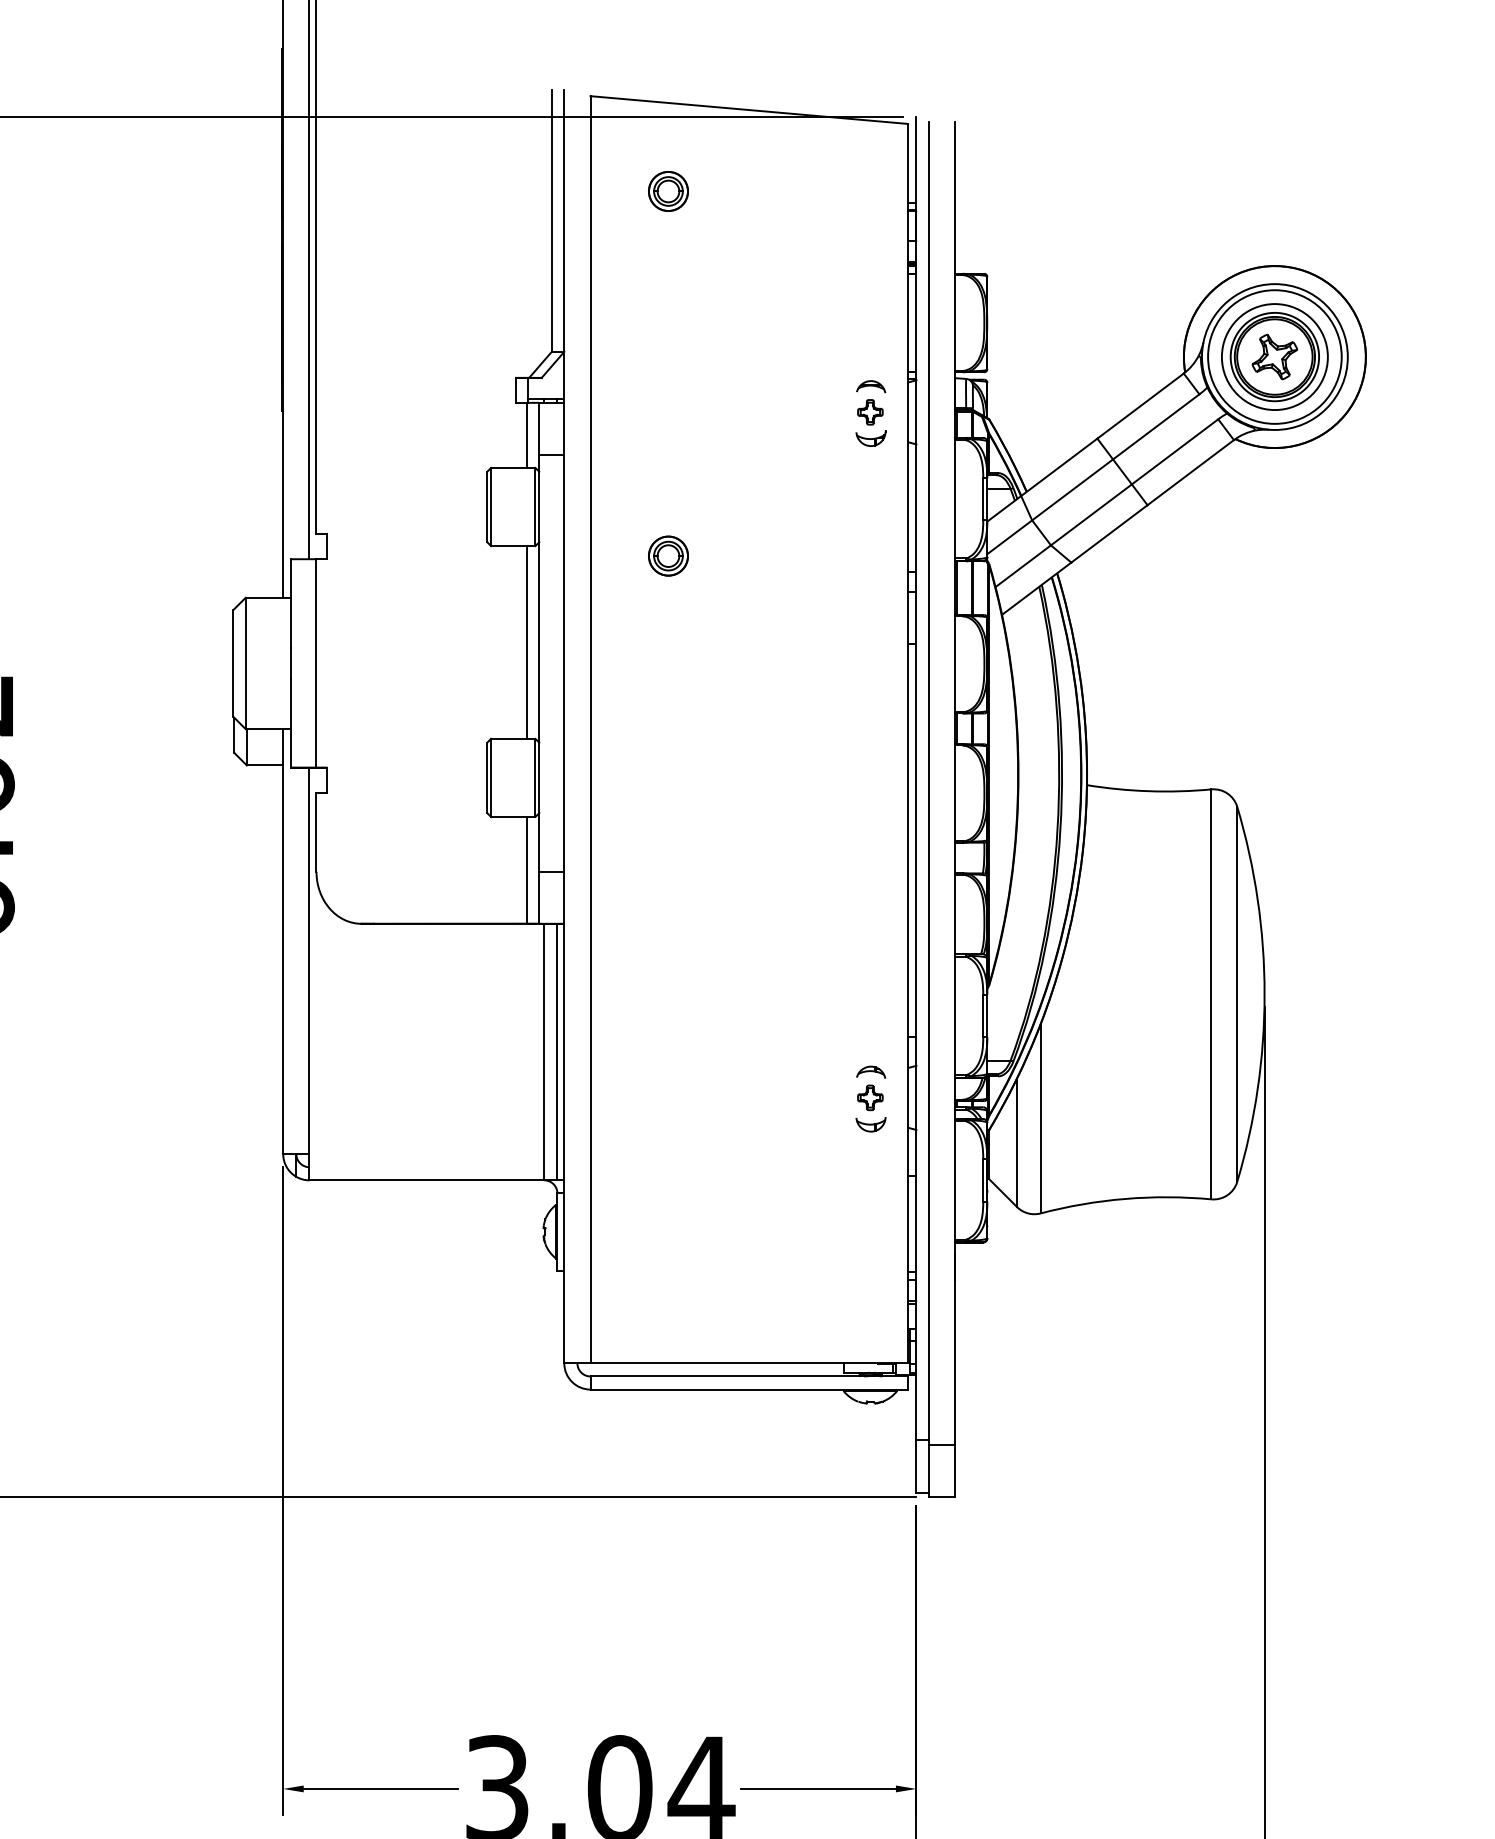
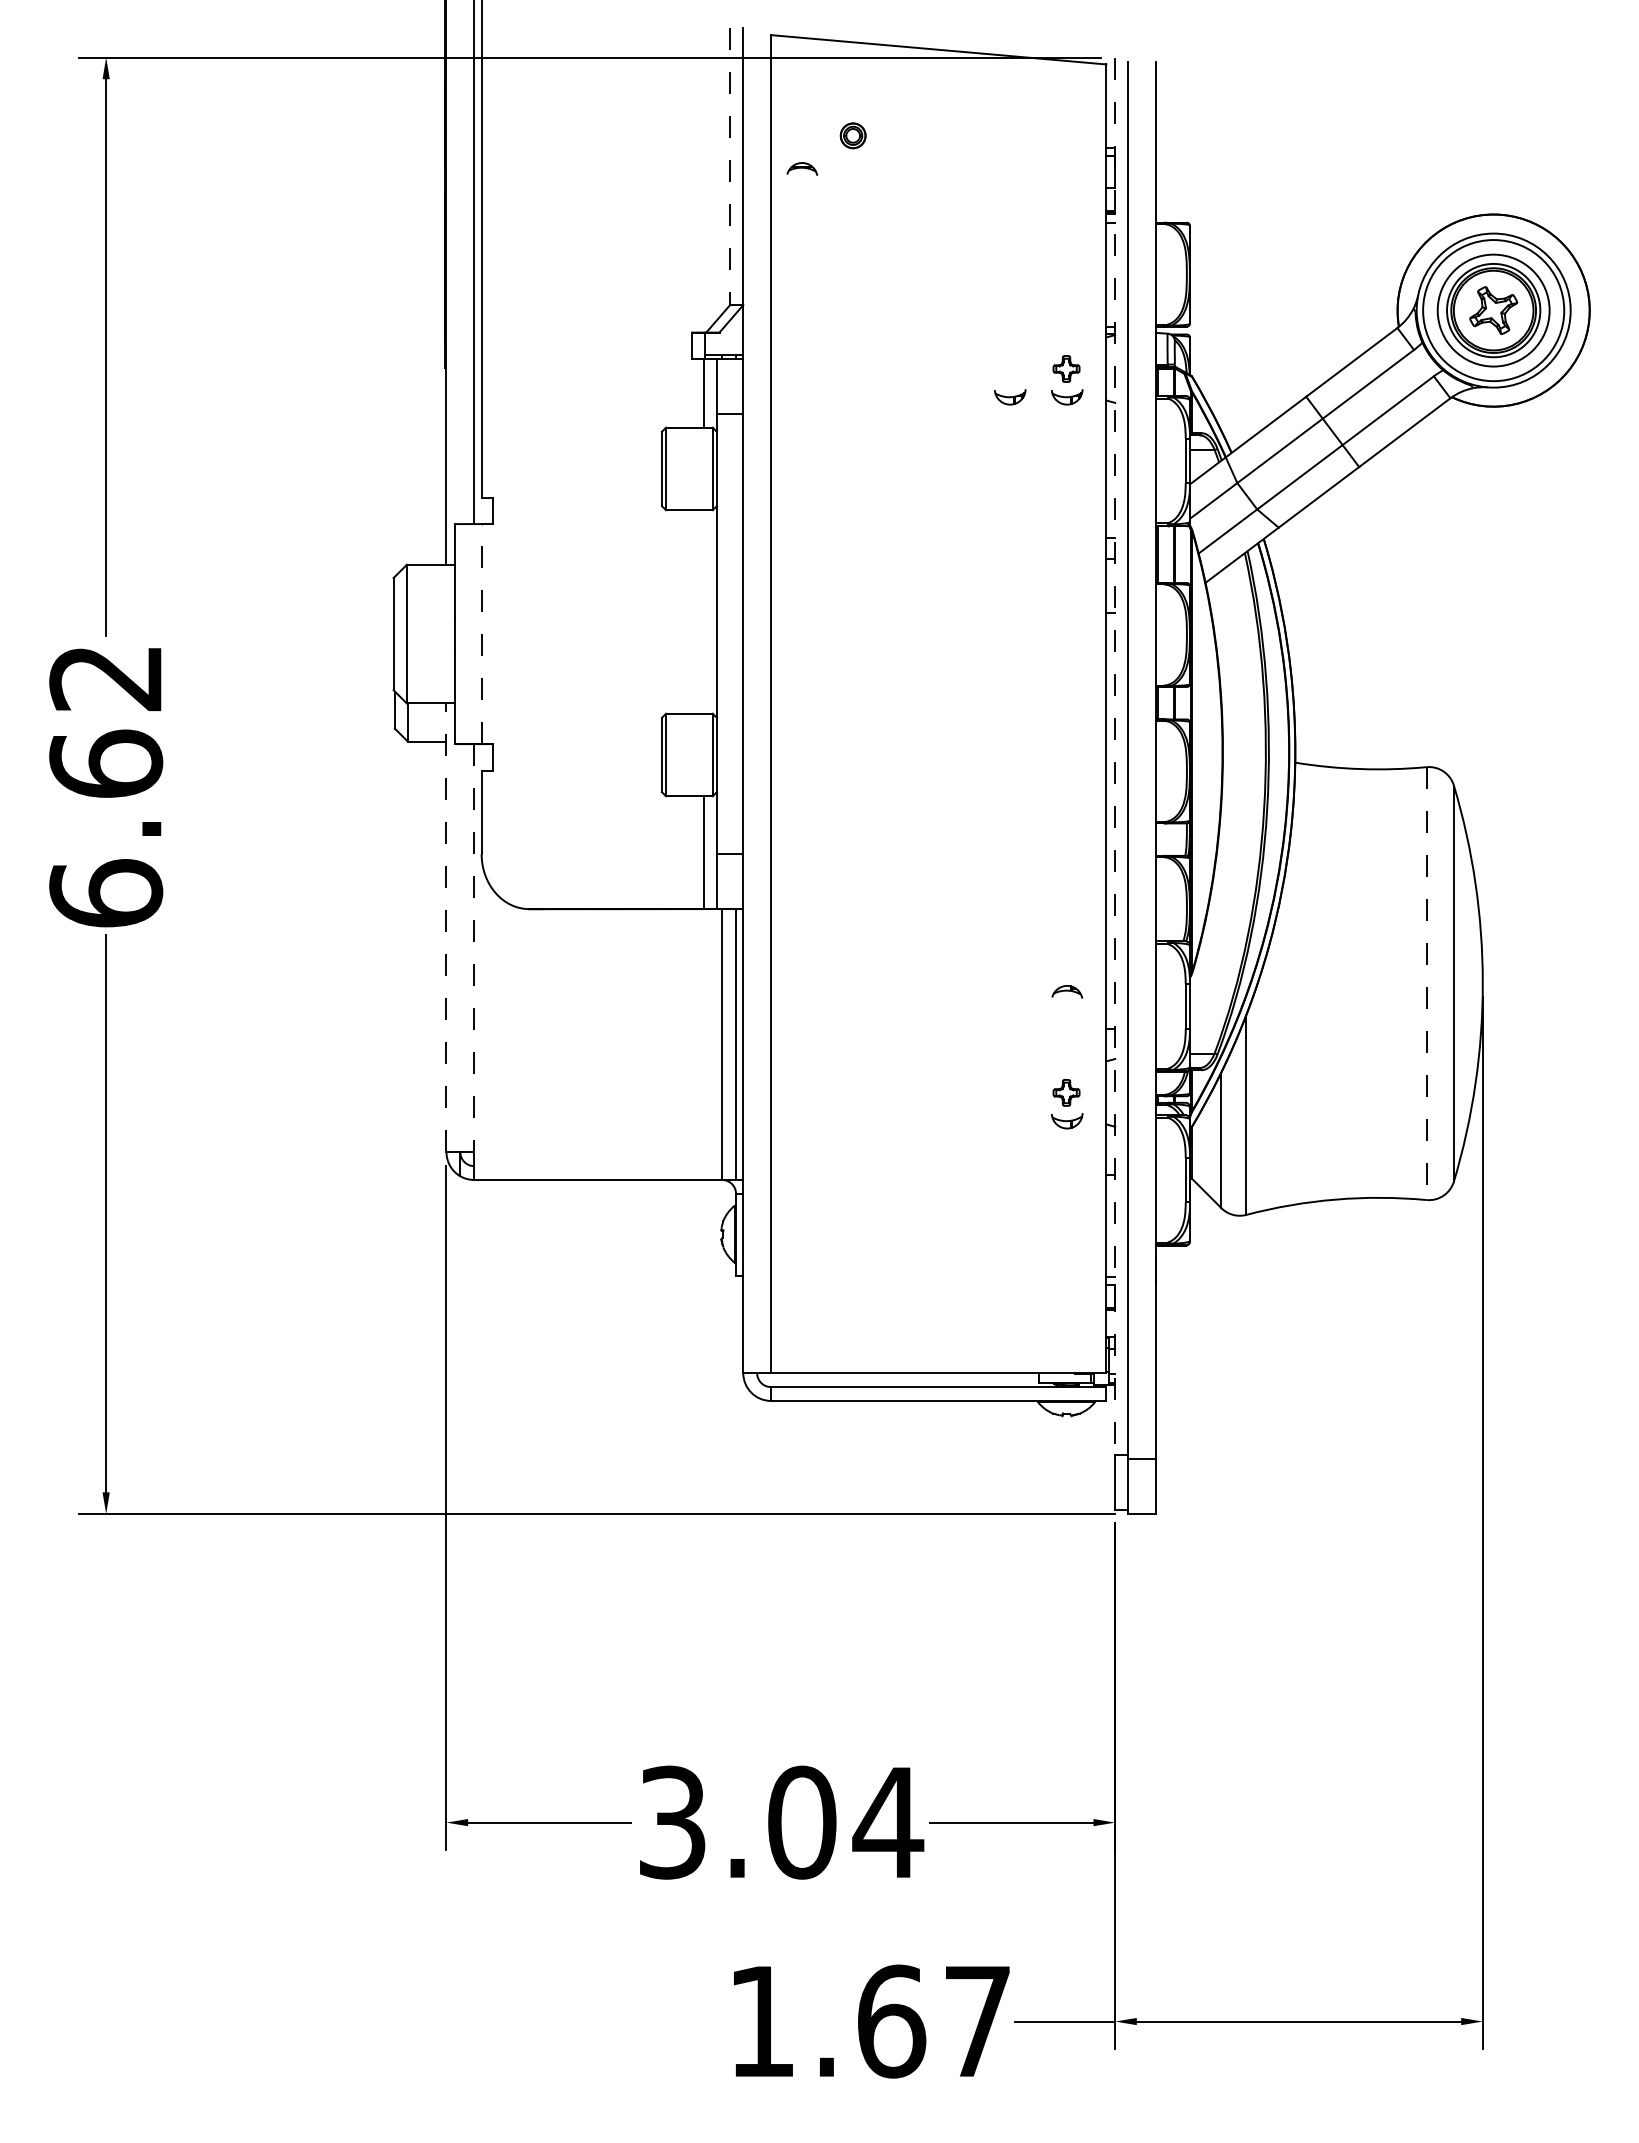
part: (667, 191) -> (852, 135), size x0.6
line: (552, 221) -> (730, 167), solid -> dashed
part: (871, 386) -> (802, 168), moved
part: (817, 439) -> (1010, 397), added
part: (667, 555) -> (852, 520), removed
line: (526, 642) -> (703, 611), removed
line: (316, 662) -> (481, 633), solid -> dashed
line: (916, 779) -> (1115, 756), solid -> dashed
line: (283, 941) -> (446, 927), solid -> dashed
line: (309, 961) -> (474, 948), solid -> dashed
line: (1211, 995) -> (1426, 984), solid -> dashed
part: (871, 1071) -> (1067, 991), moved

